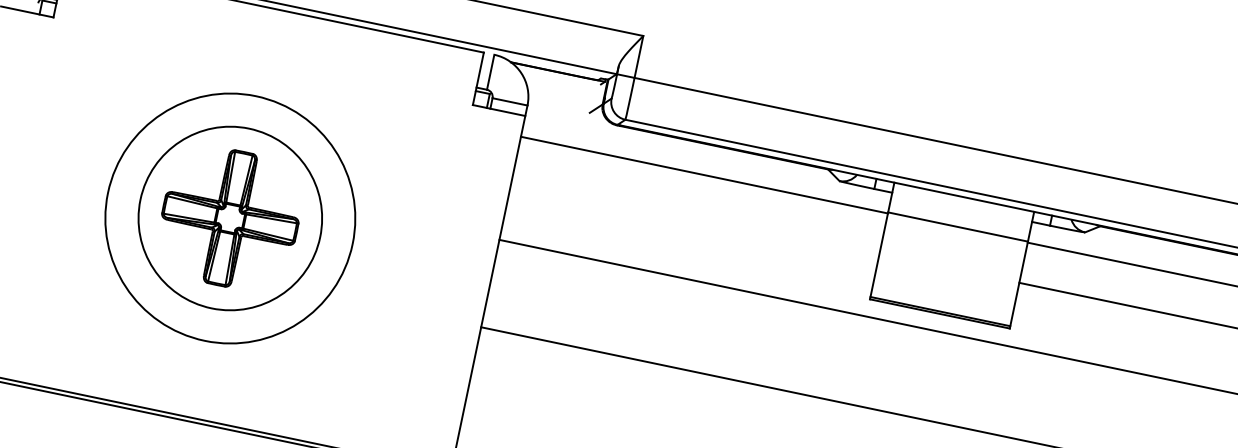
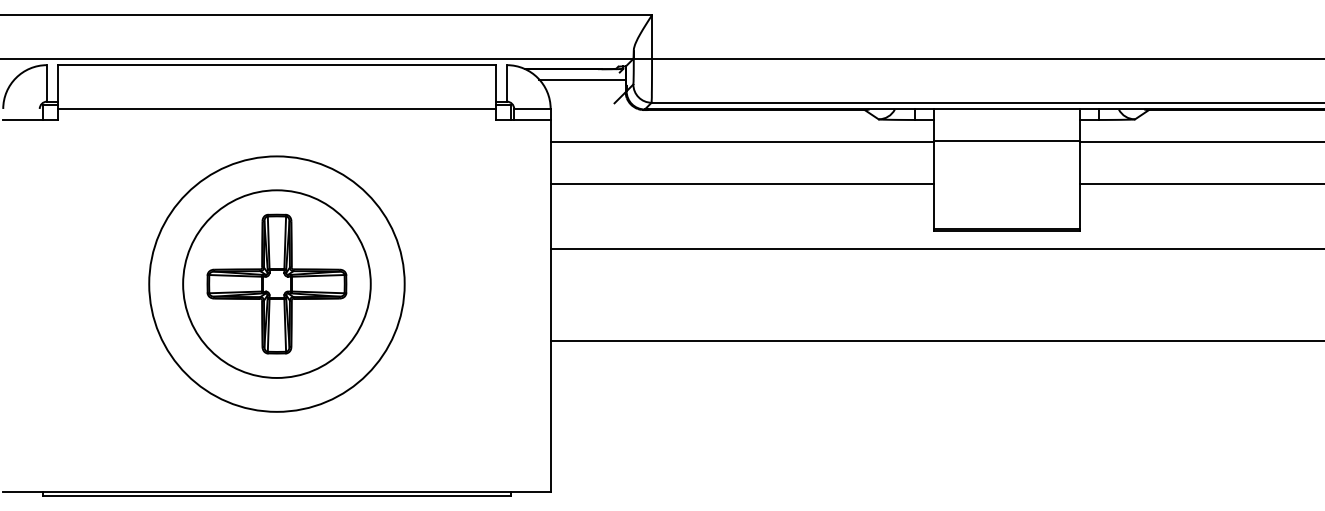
line: (265, 50) -> (276, 108), added
line: (563, 83) -> (582, 79), added
line: (695, 215) -> (741, 183), added

